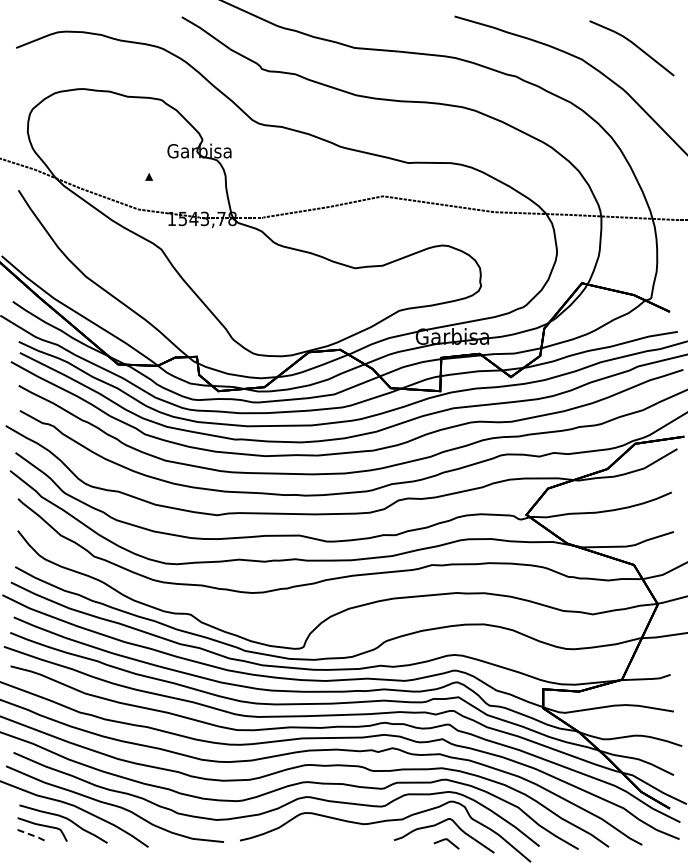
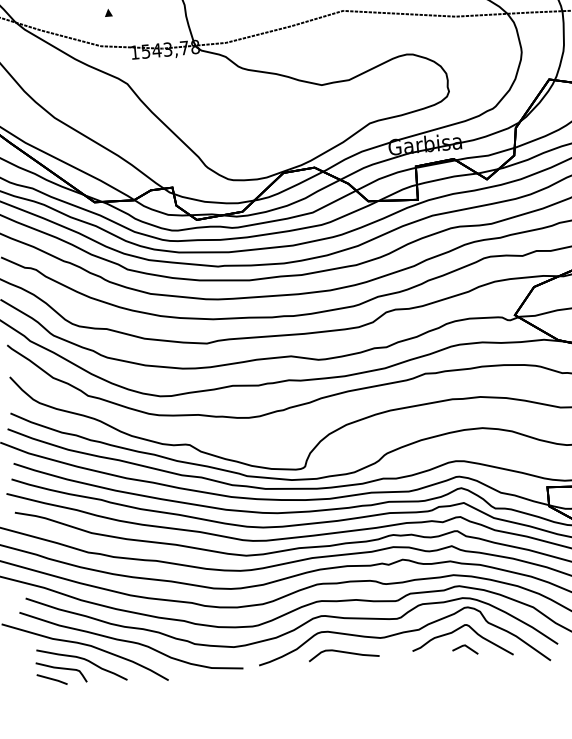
line: (33, 835) -> (53, 679), dashed -> solid
curve: (324, 835) -> (342, 652), added

